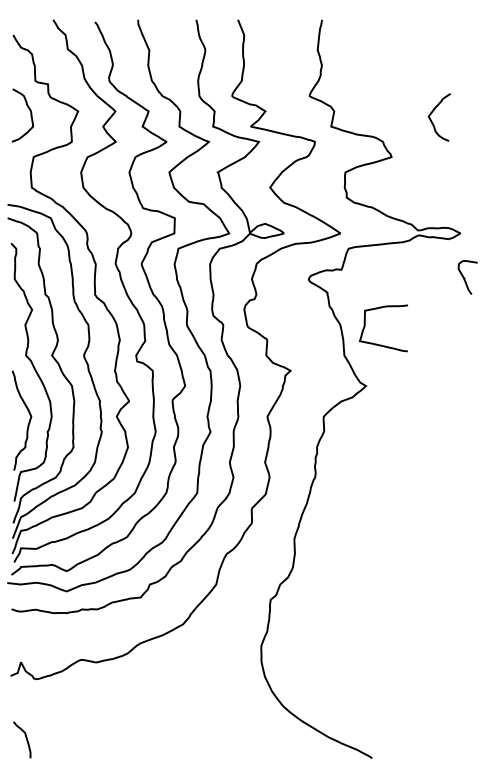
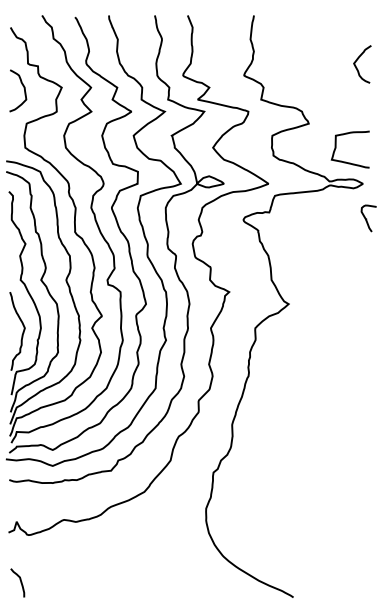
curve: (433, 121) -> (357, 67), moved
curve: (378, 343) -> (346, 161), moved

